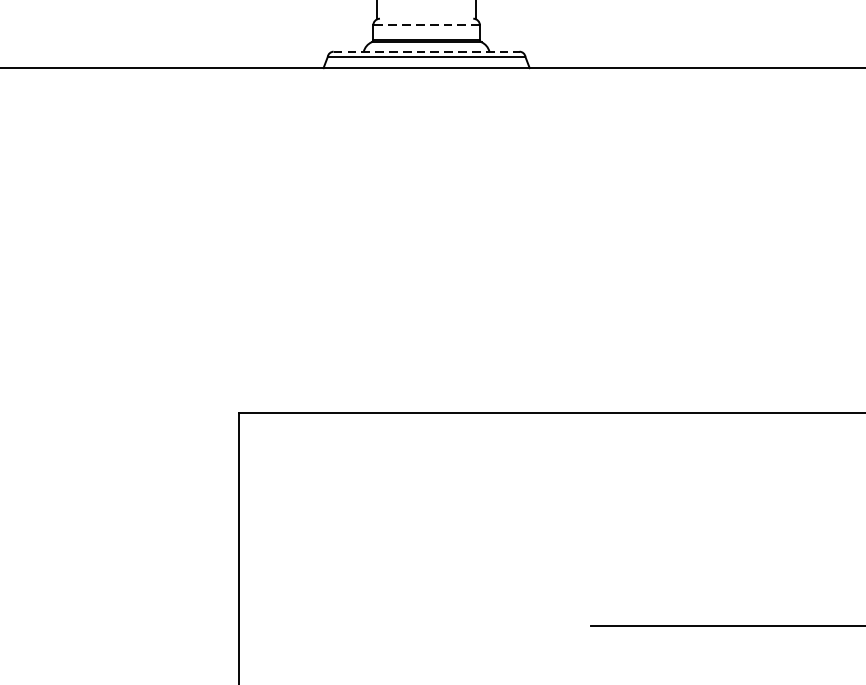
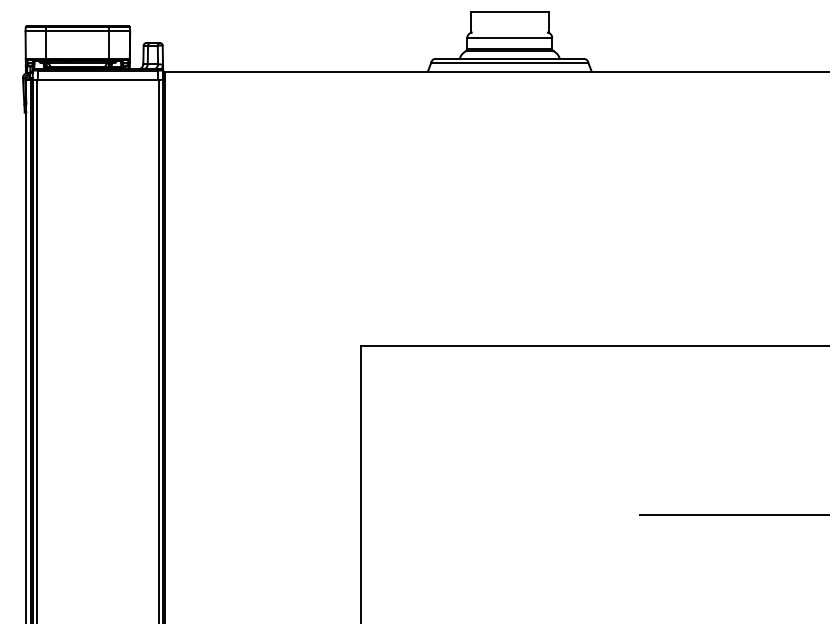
line: (426, 24) -> (509, 37), dashed -> solid
line: (426, 51) -> (509, 58), dashed -> solid

